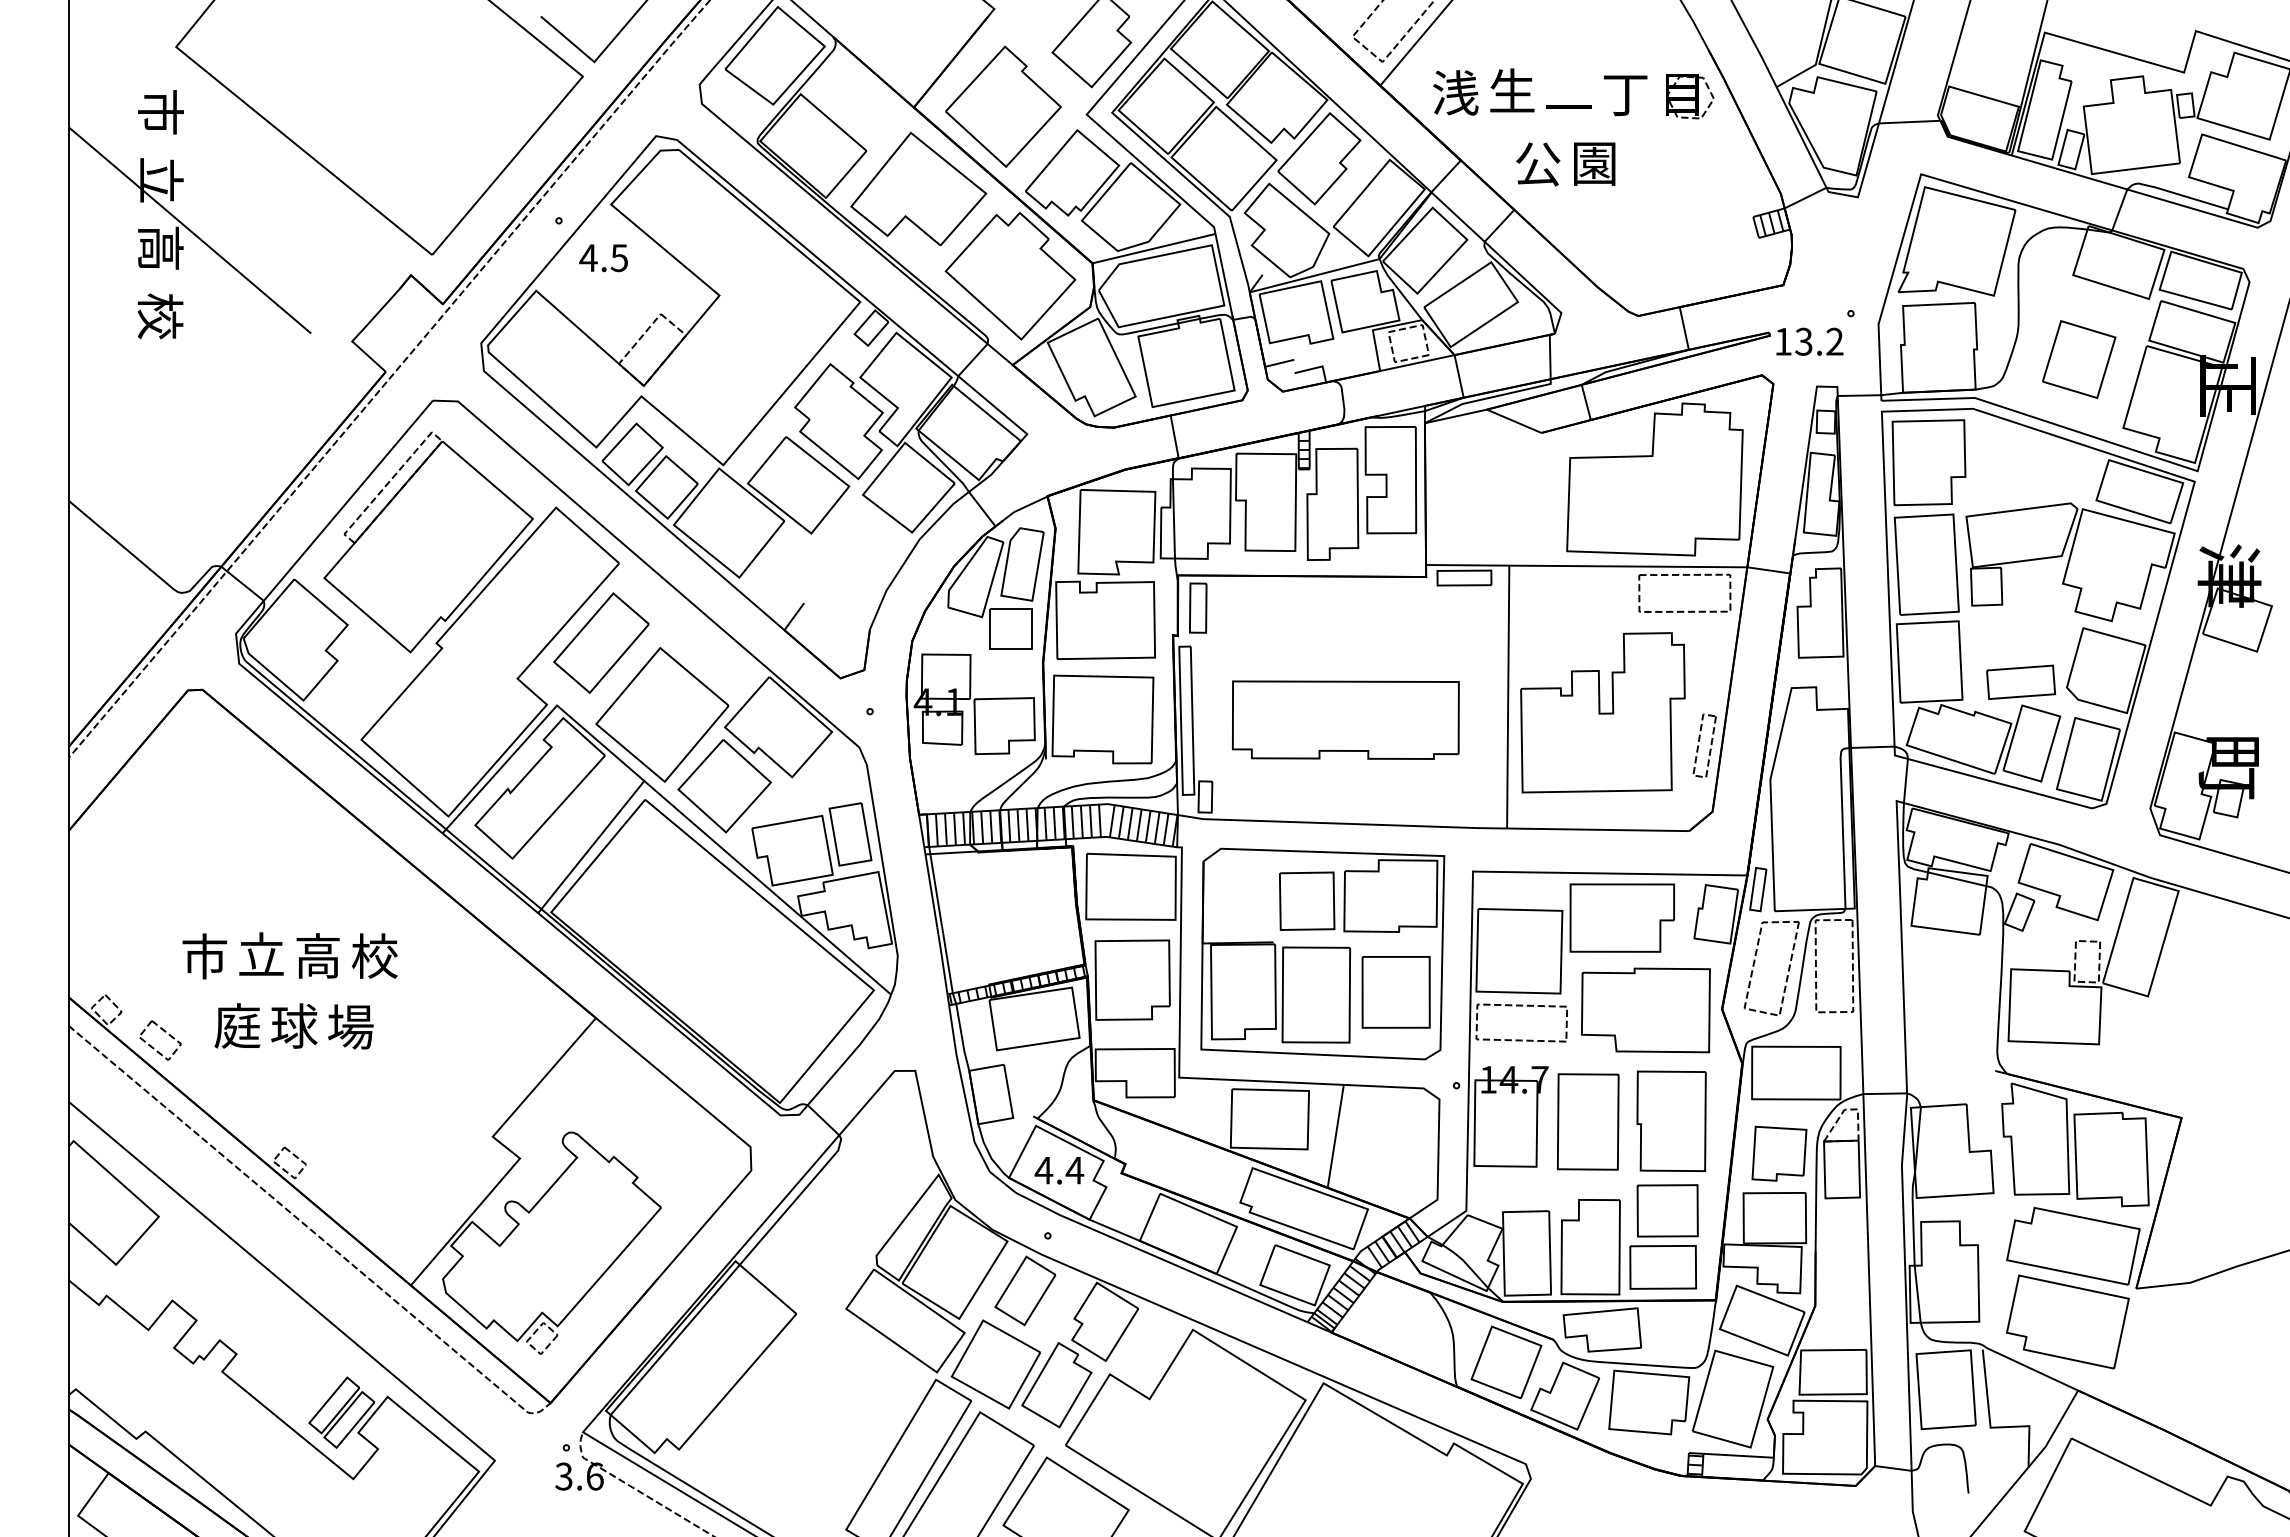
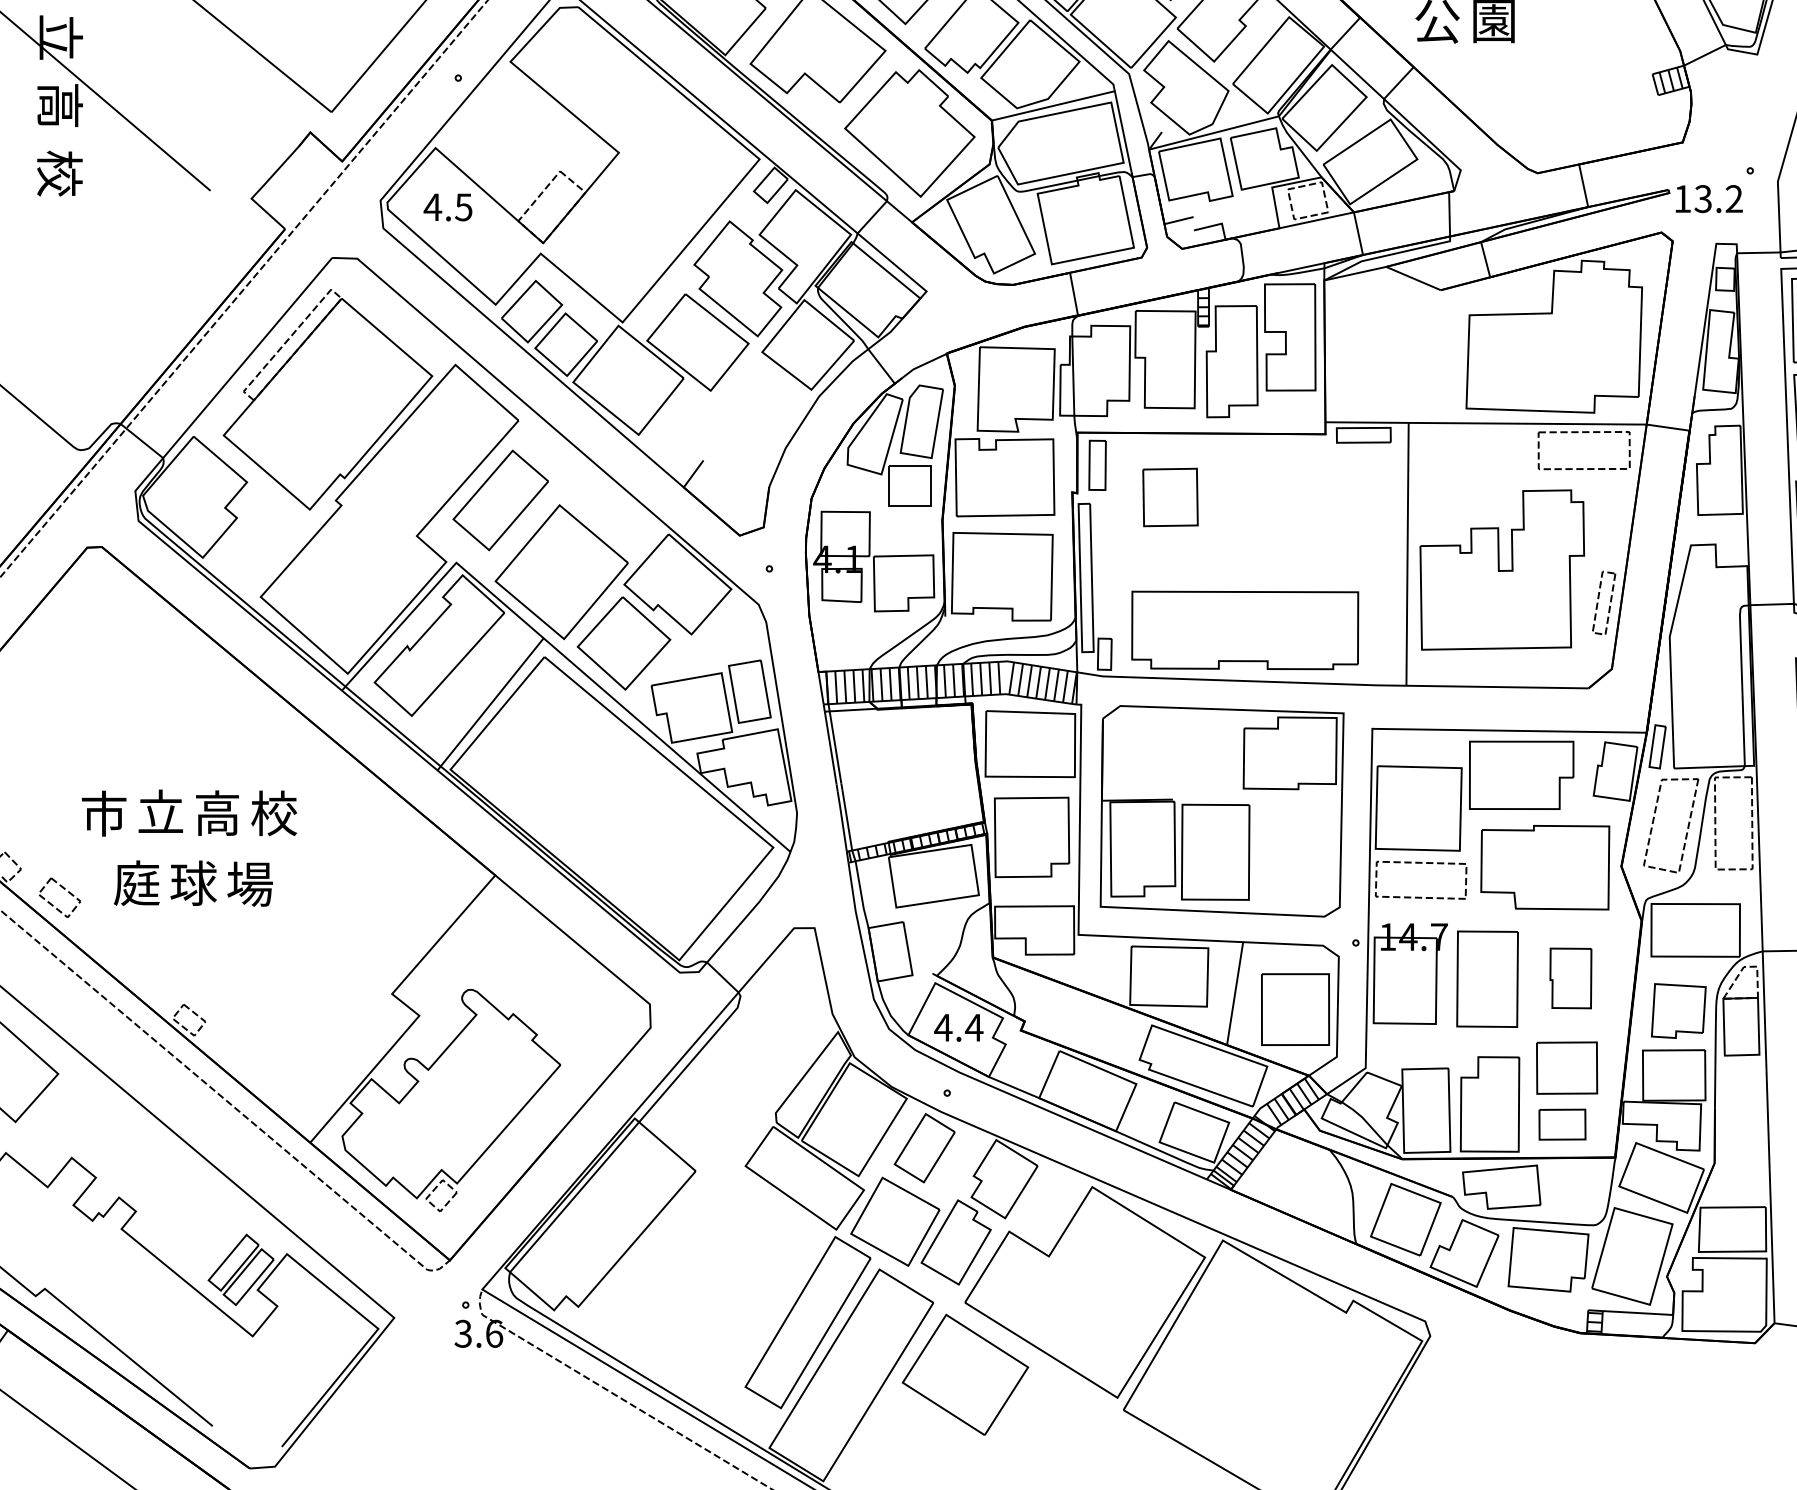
text: (603, 258) -> (447, 207), moved
part: (1345, 719) -> (1244, 629), moved
part: (1307, 900) -> (1170, 496), moved
part: (1395, 992) -> (1294, 1009), moved
part: (1671, 1120) -> (1570, 977), size x0.6
part: (1662, 1267) -> (1561, 1124), size x0.7

